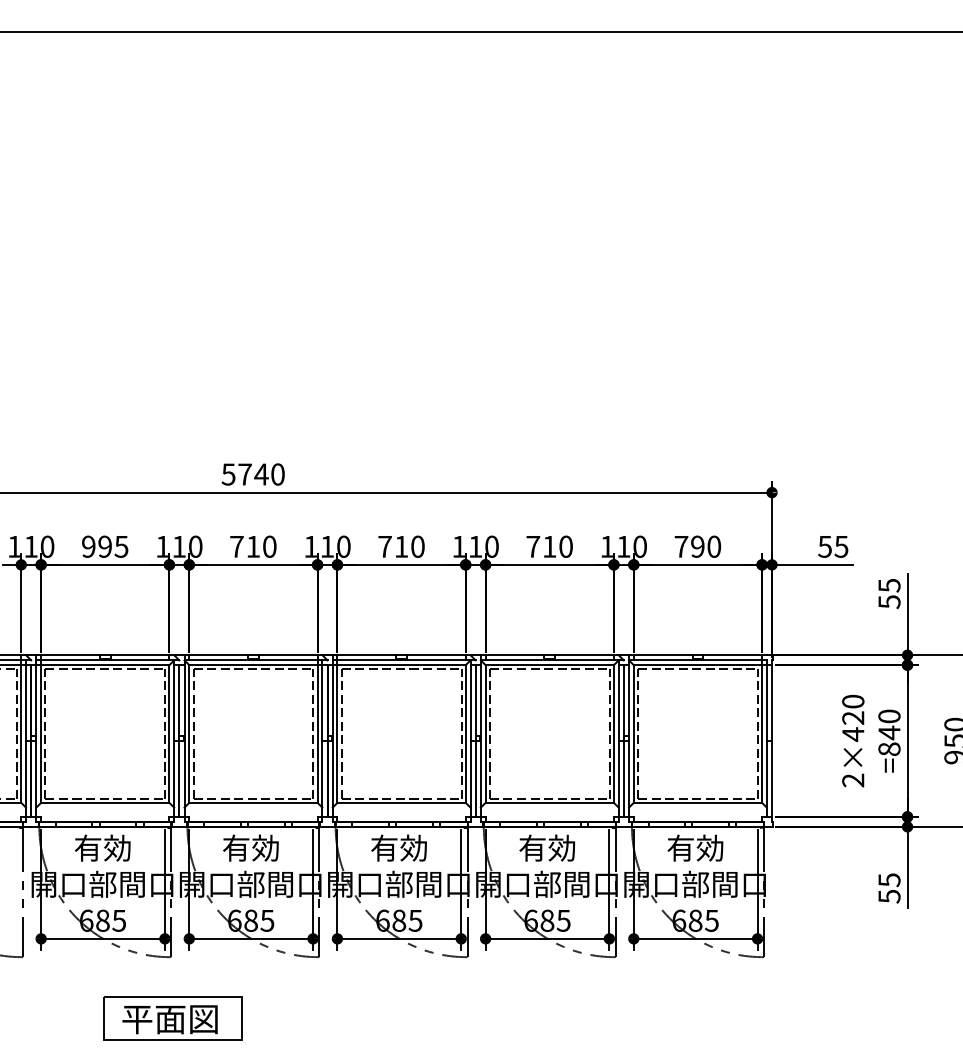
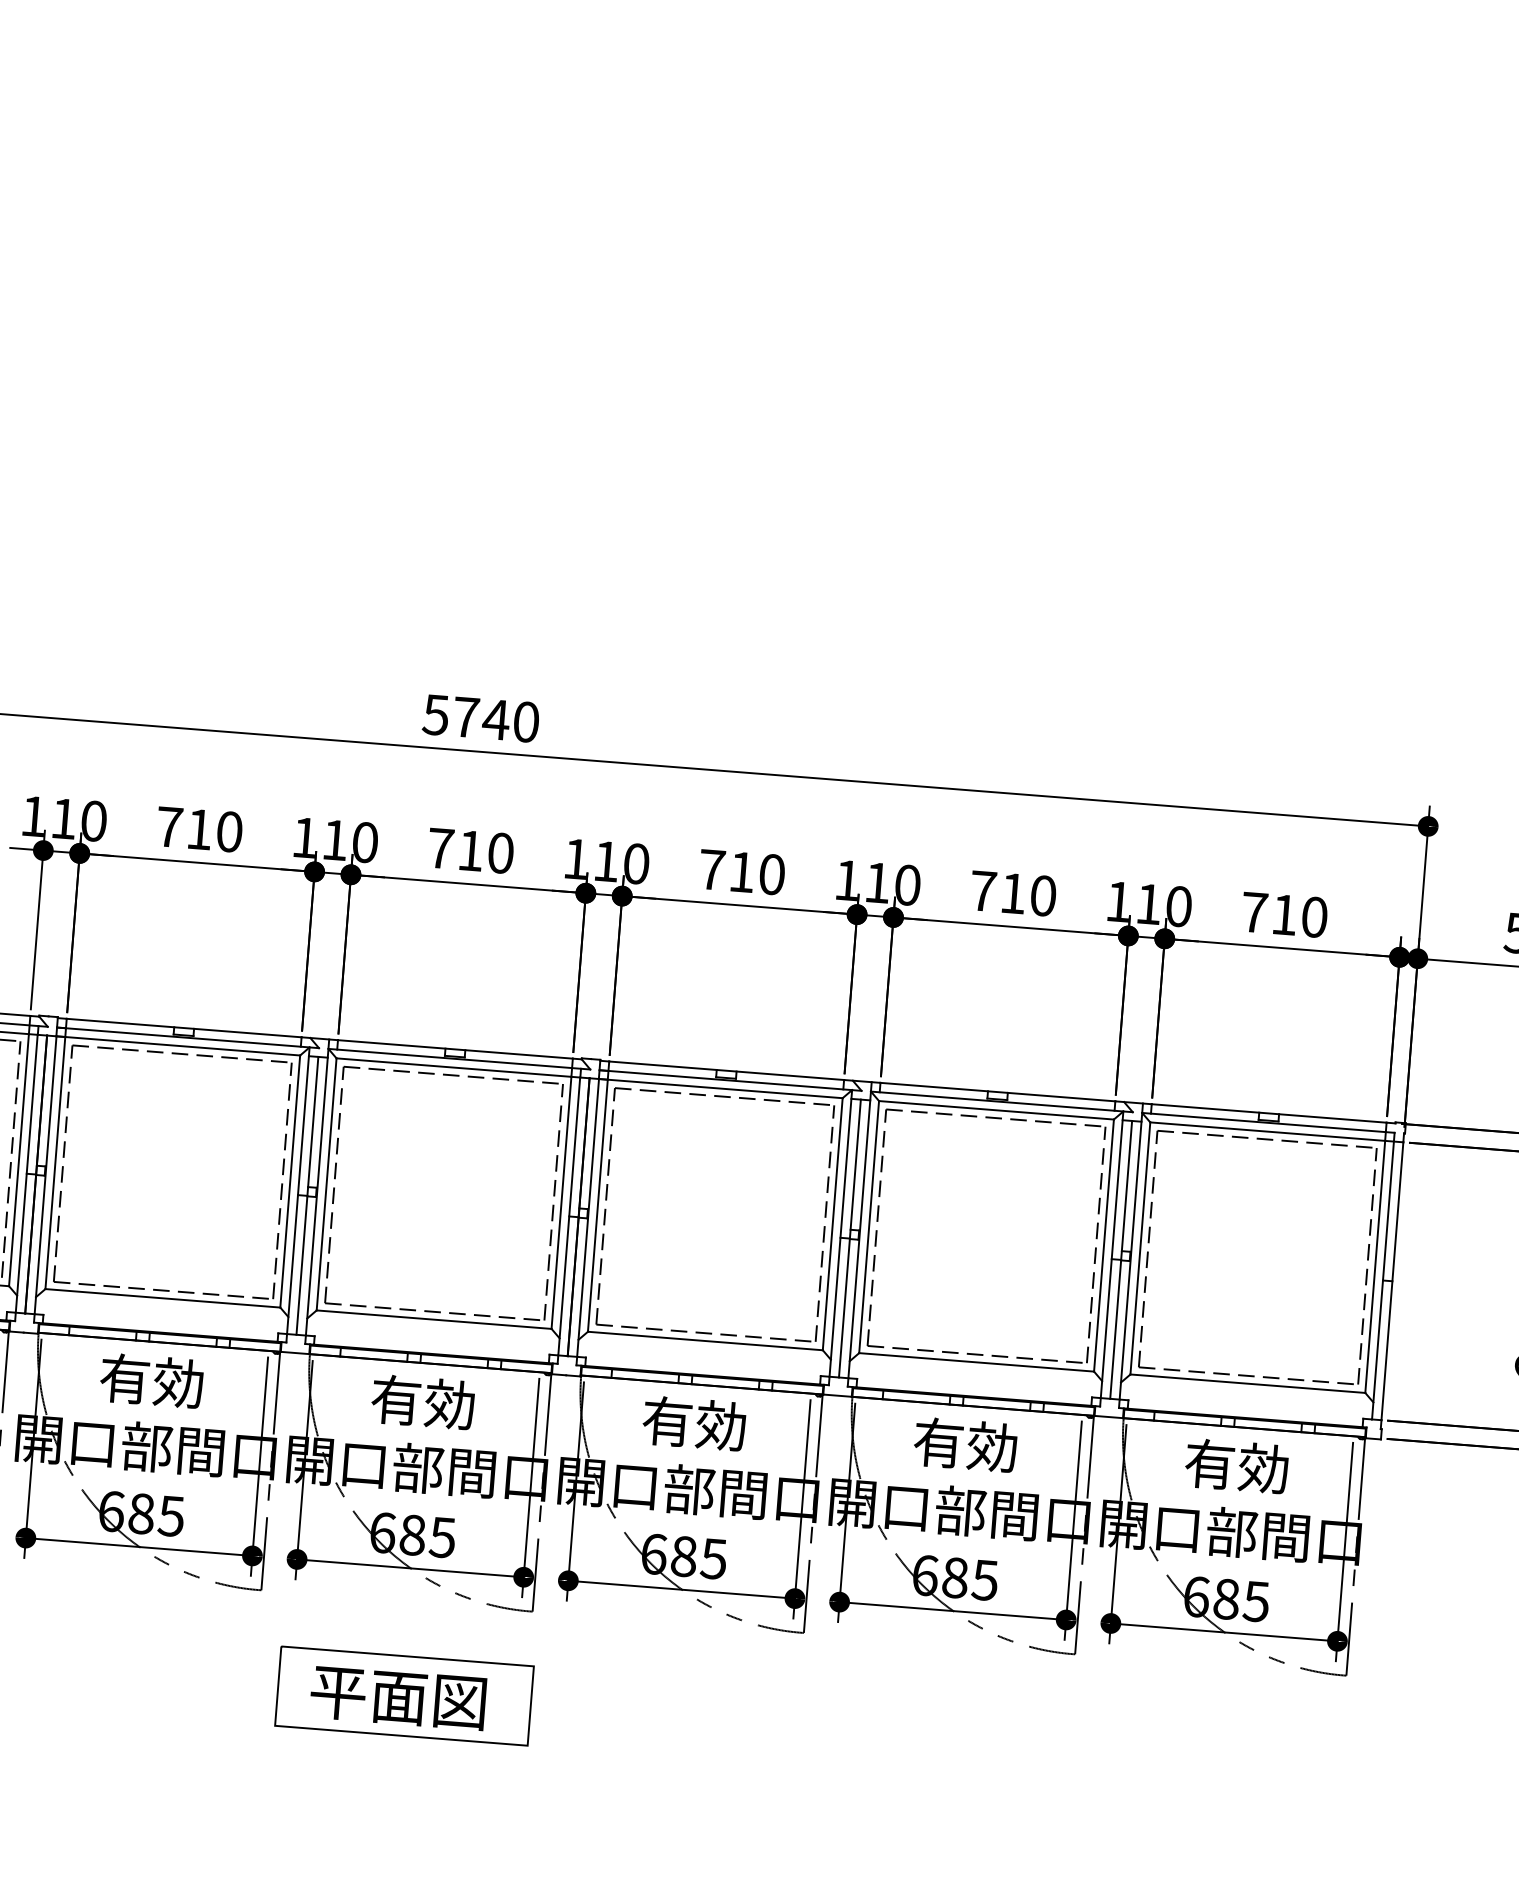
text: (105, 546) -> (200, 829), 995 -> 710
text: (697, 546) -> (1284, 914), 790 -> 710
part: (172, 1018) -> (402, 1696), moved

